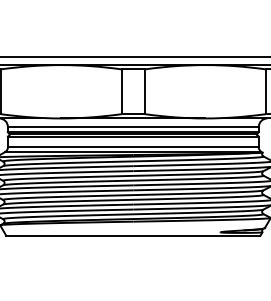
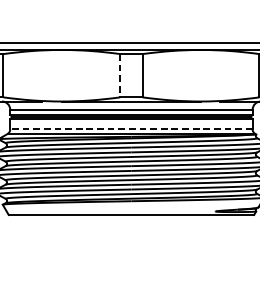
line: (121, 92) -> (119, 76), solid -> dashed
line: (132, 147) -> (130, 129), solid -> dashed

